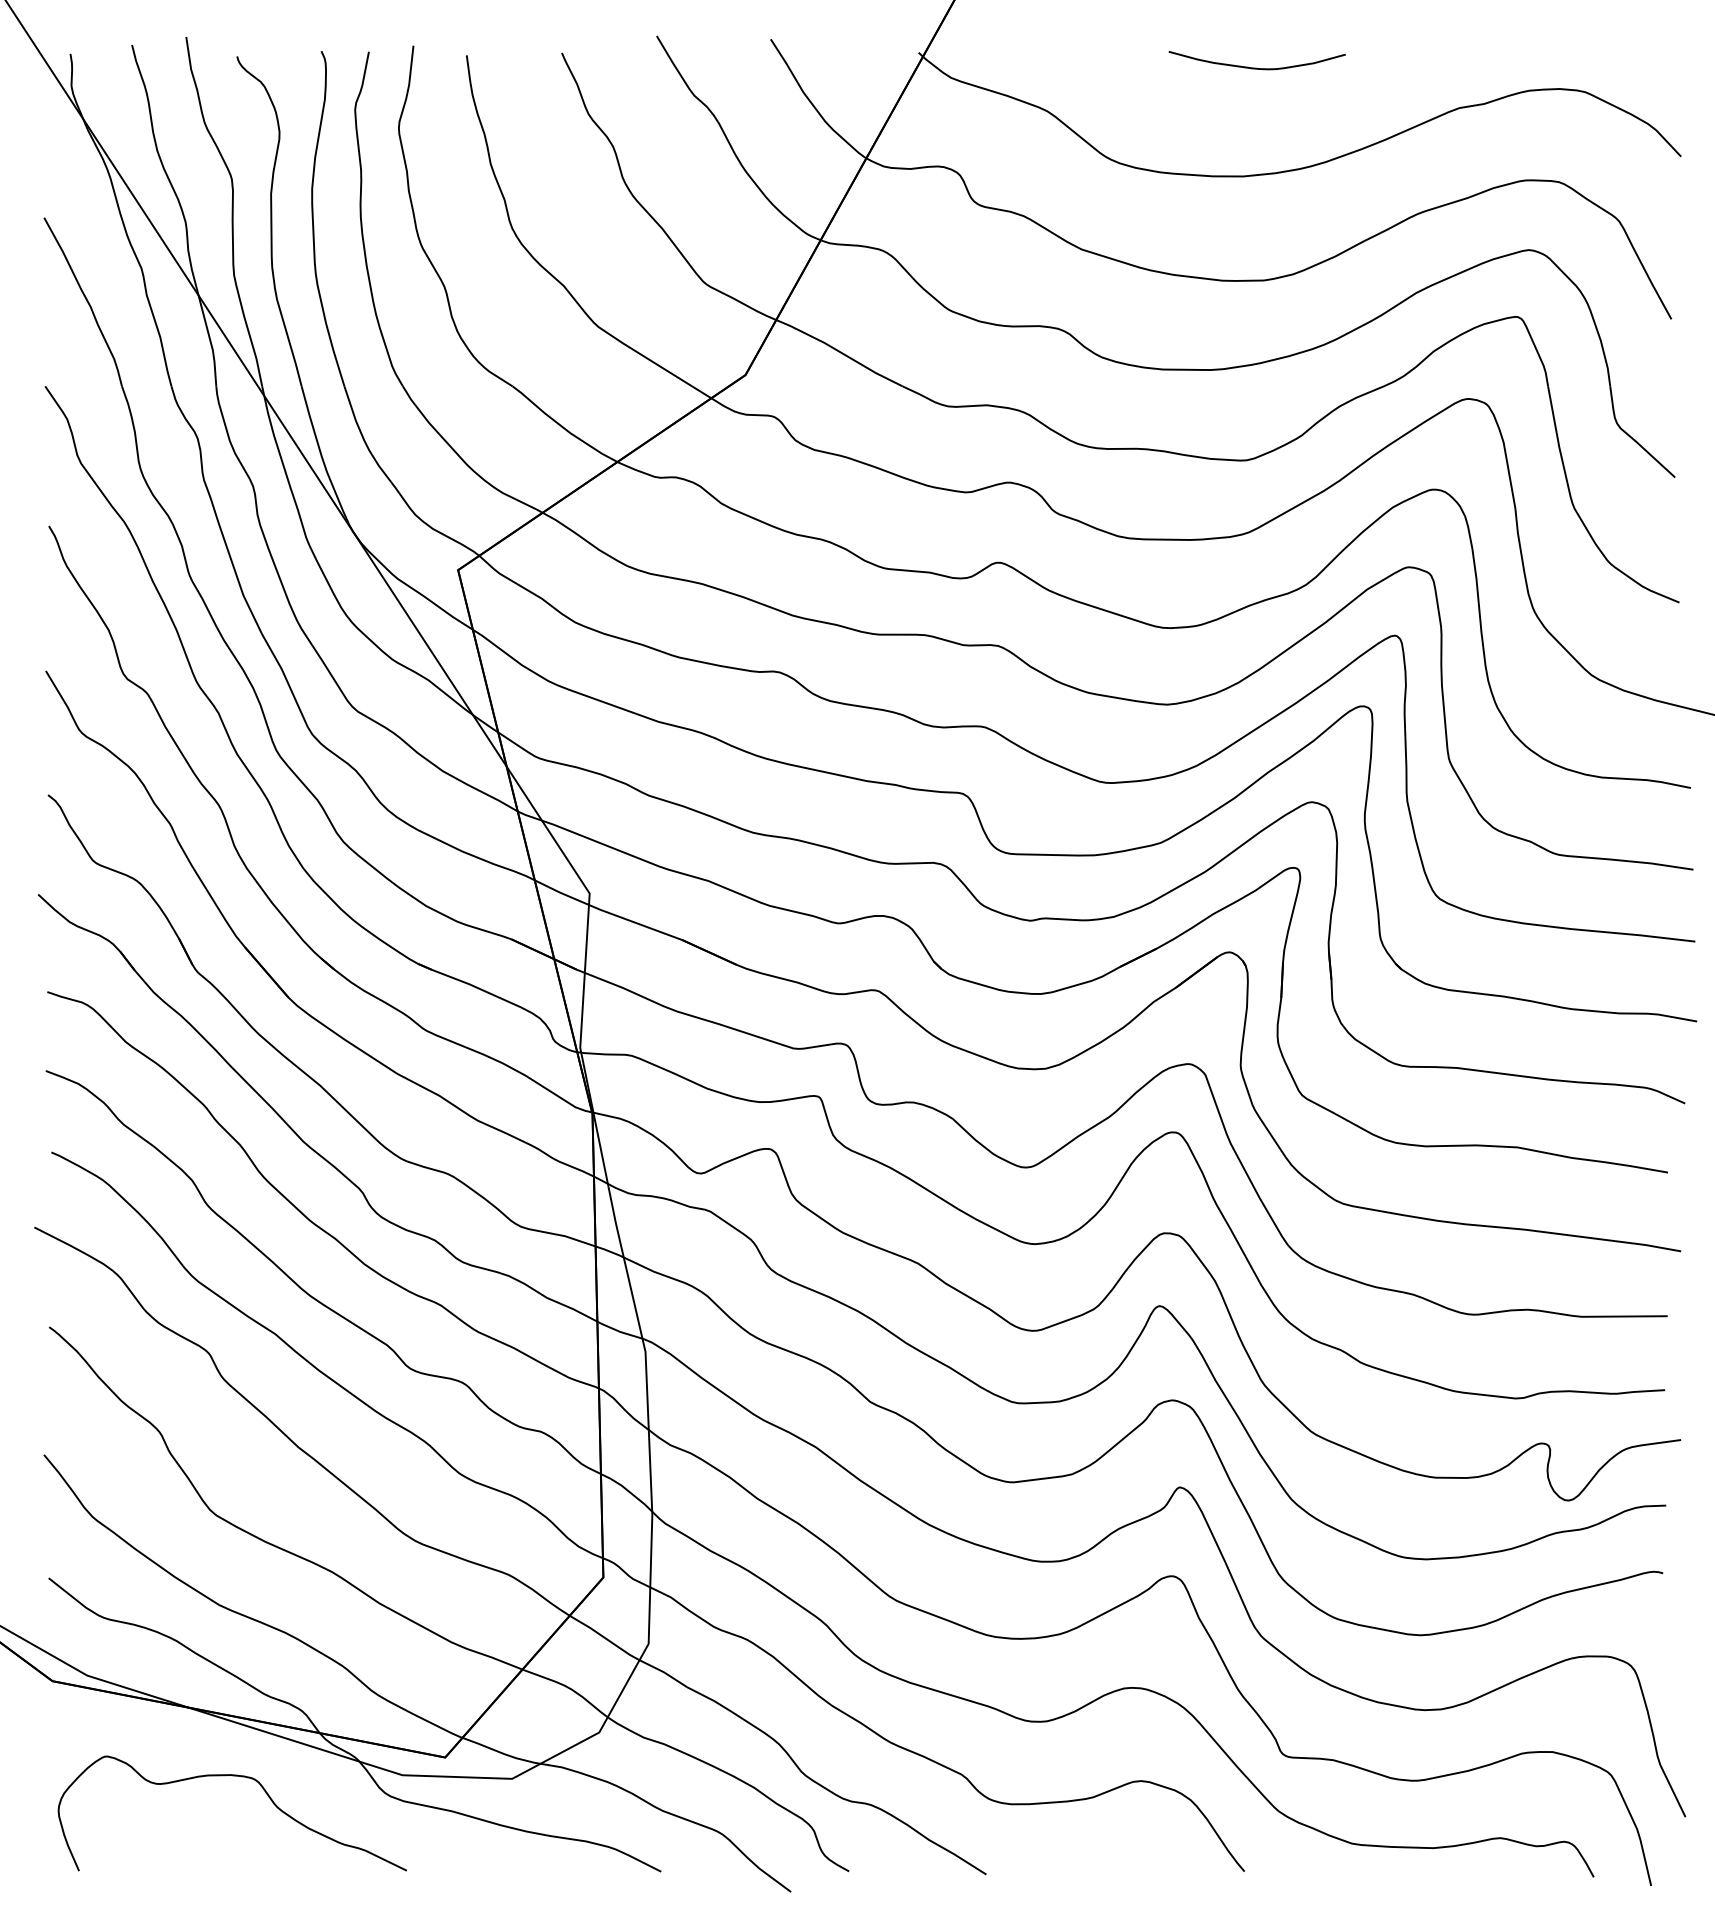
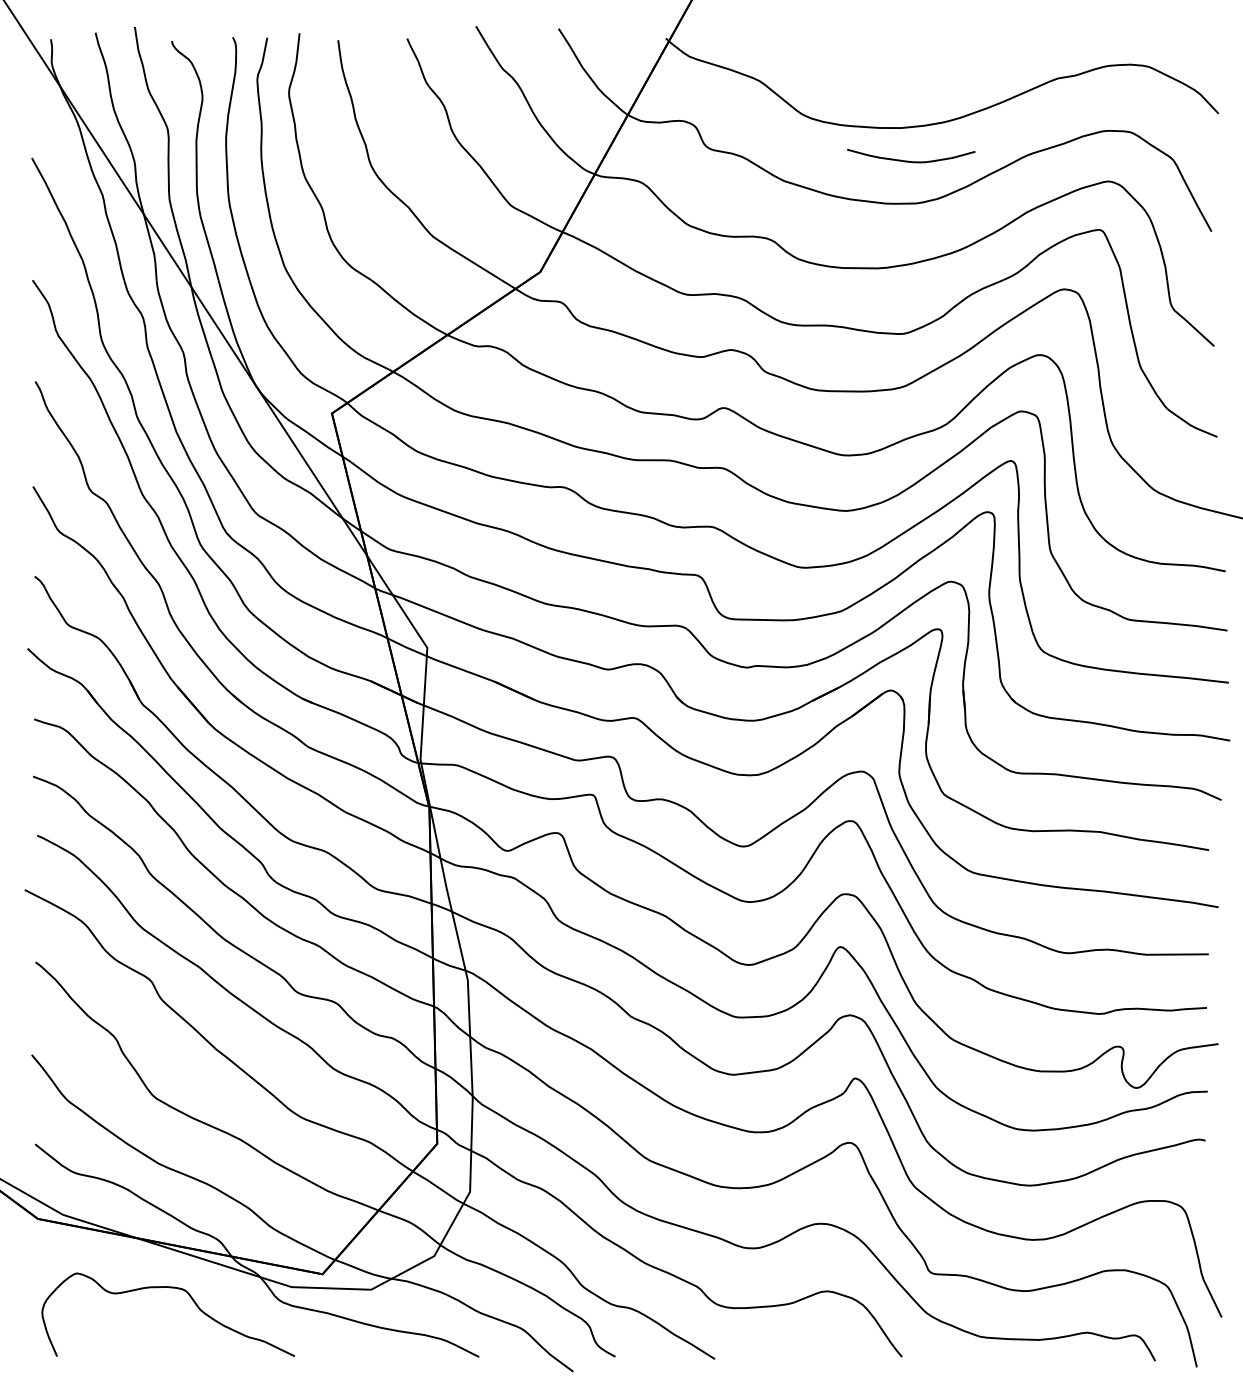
curve: (1253, 66) -> (908, 160), moved

